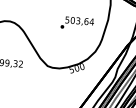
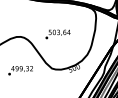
text: (76, 23) -> (57, 34), moved

